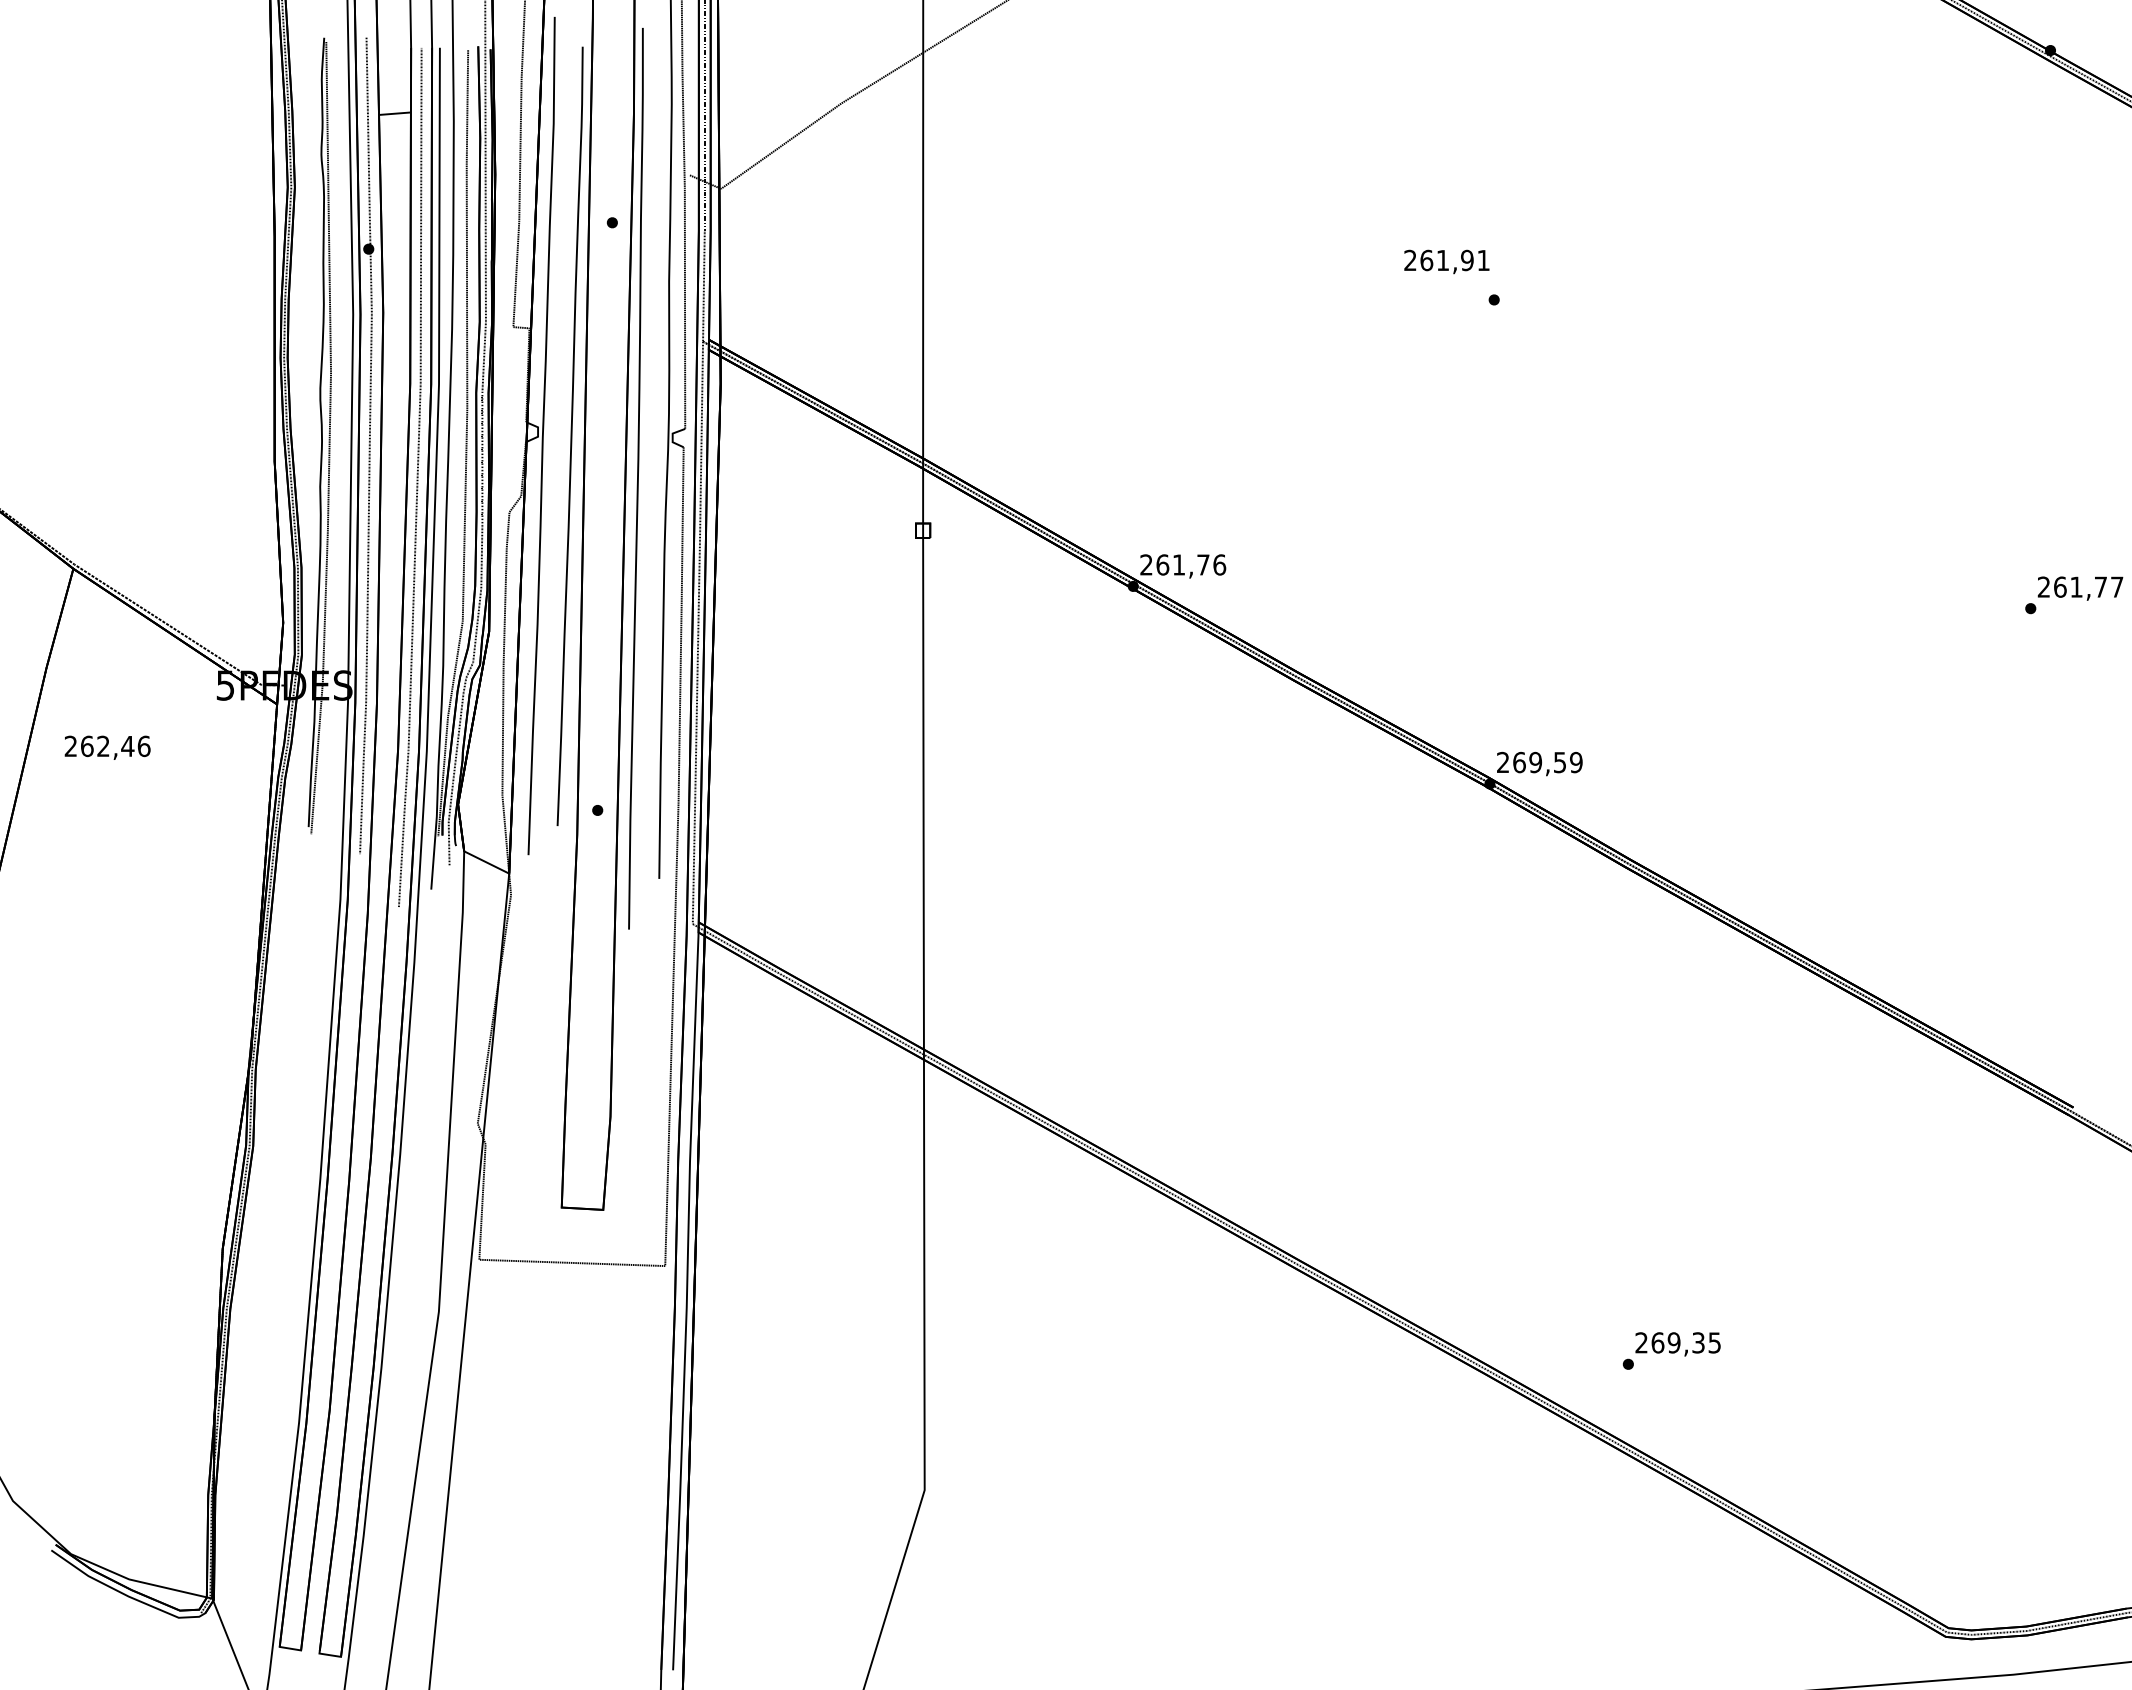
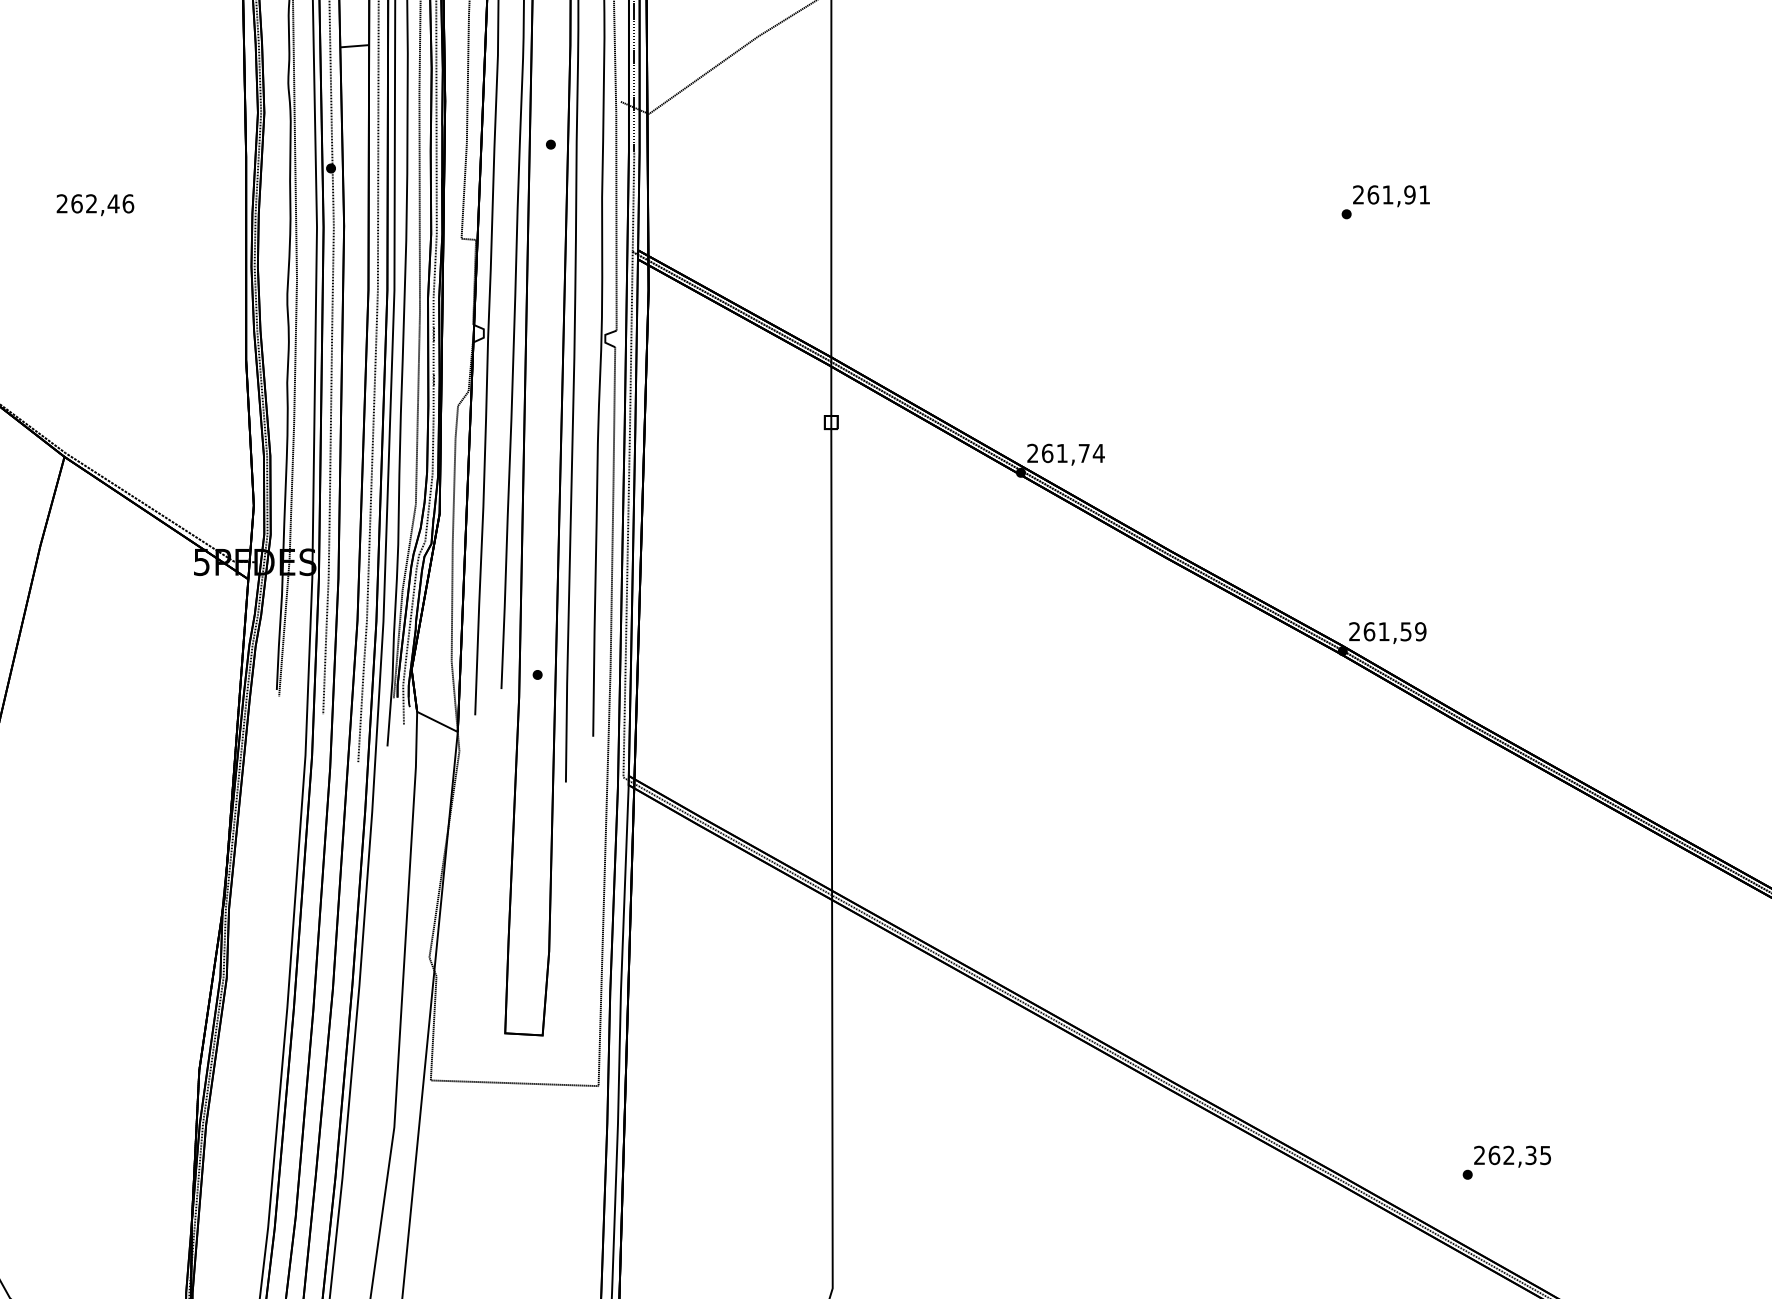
text: (1446, 261) -> (1391, 195), moved
text: (1219, 564) -> (1098, 453), 261,76 -> 261,74
text: (107, 747) -> (95, 204), moved
text: (1535, 762) -> (1383, 631), 269,59 -> 261,59
text: (1673, 1342) -> (1508, 1155), 269,35 -> 262,35

